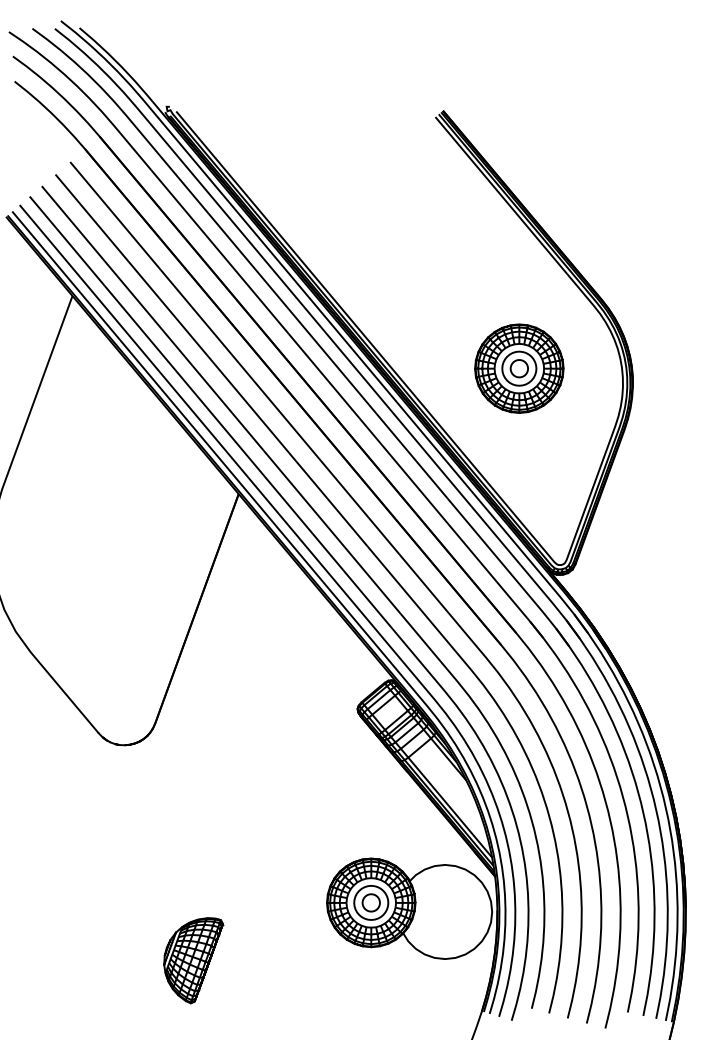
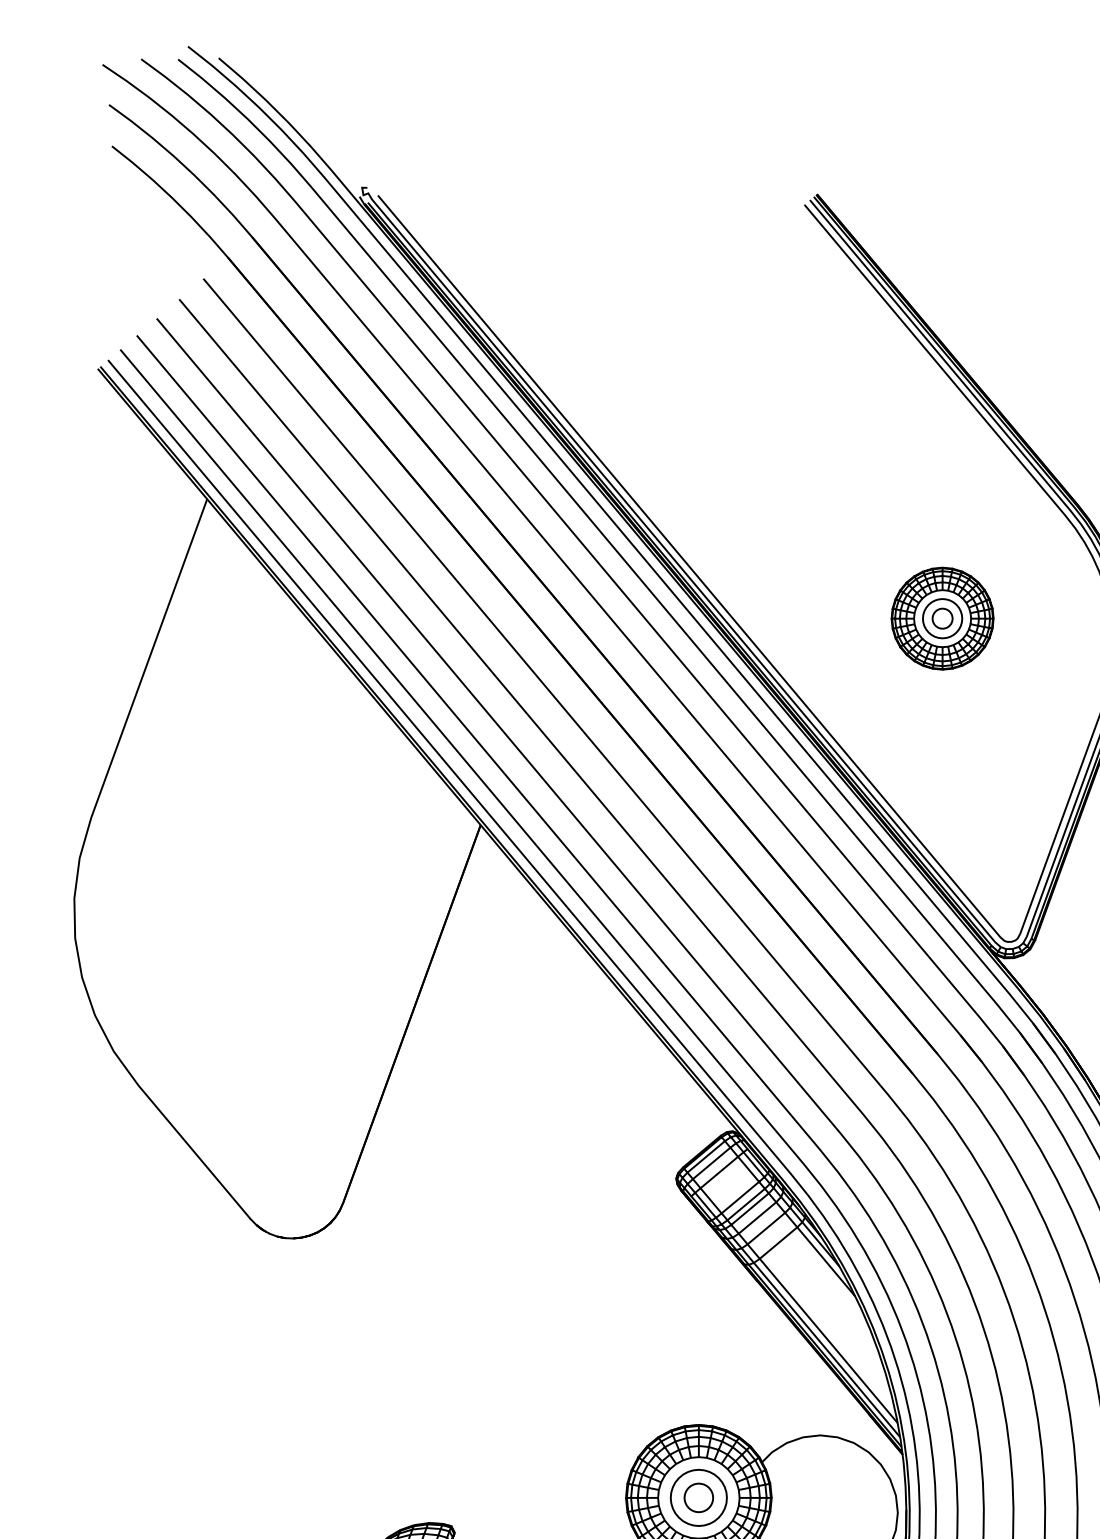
part: (519, 368) -> (942, 618), size x0.7

